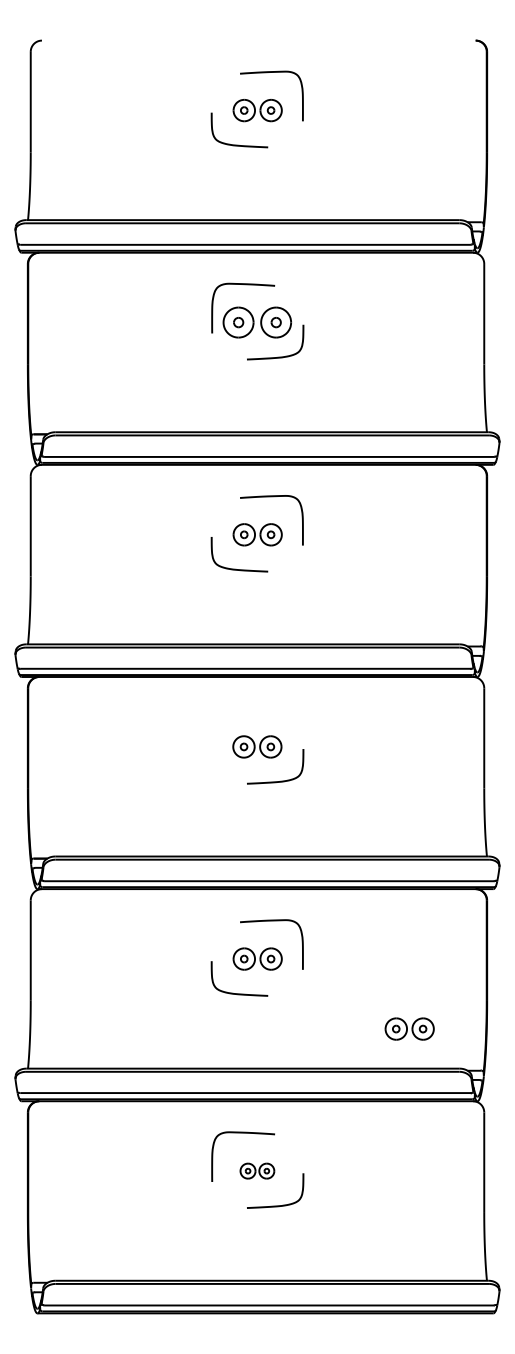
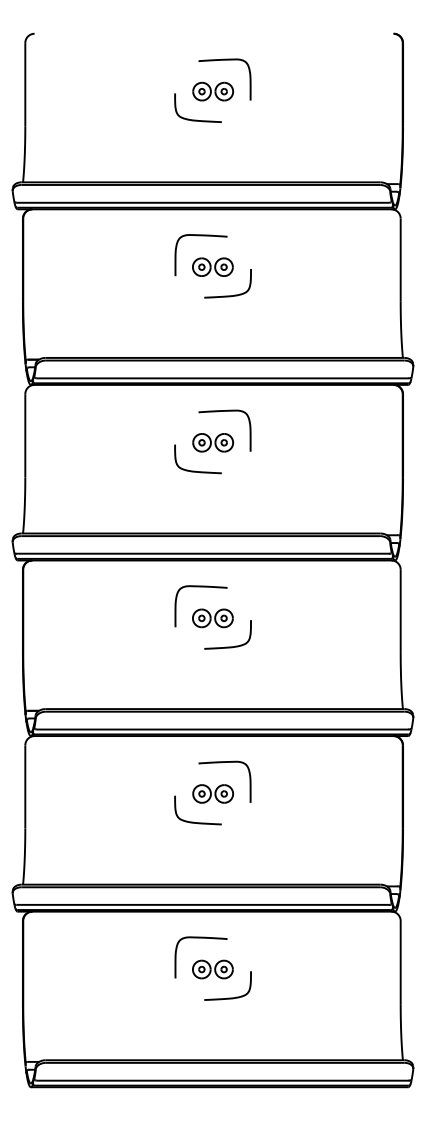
part: (257, 322) -> (213, 267), size x0.71
curve: (243, 709) -> (201, 587), added
part: (409, 1028) -> (338, 851), removed
part: (257, 1170) -> (213, 968), size x1.43

